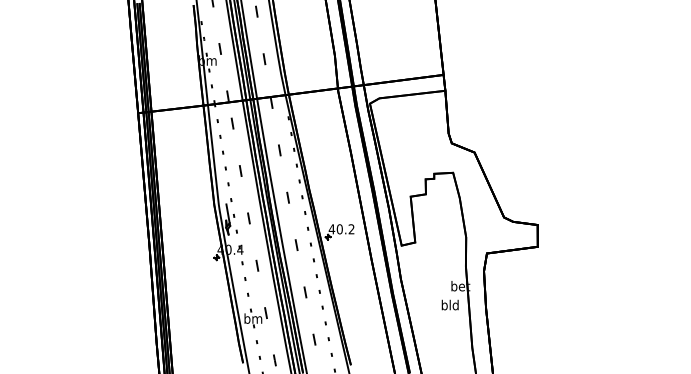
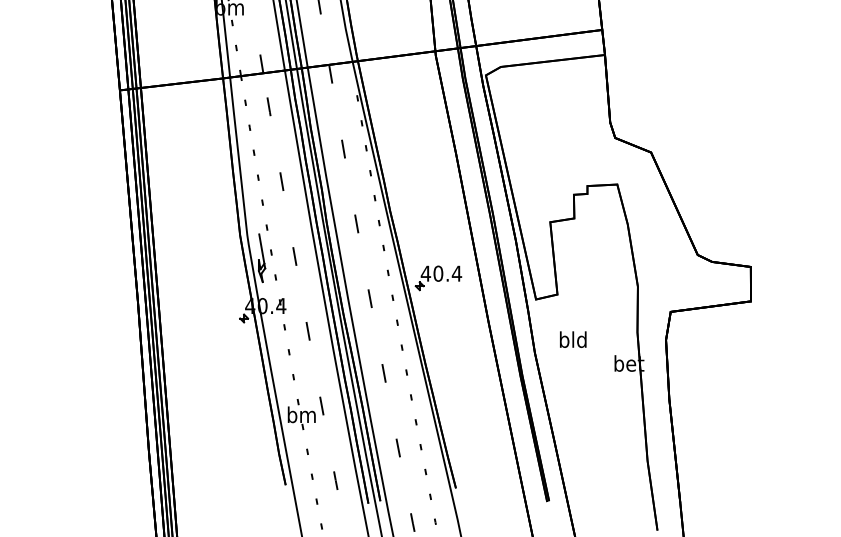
text: (351, 229) -> (456, 274), 40.2 -> 40.4
text: (449, 304) -> (572, 338), moved

